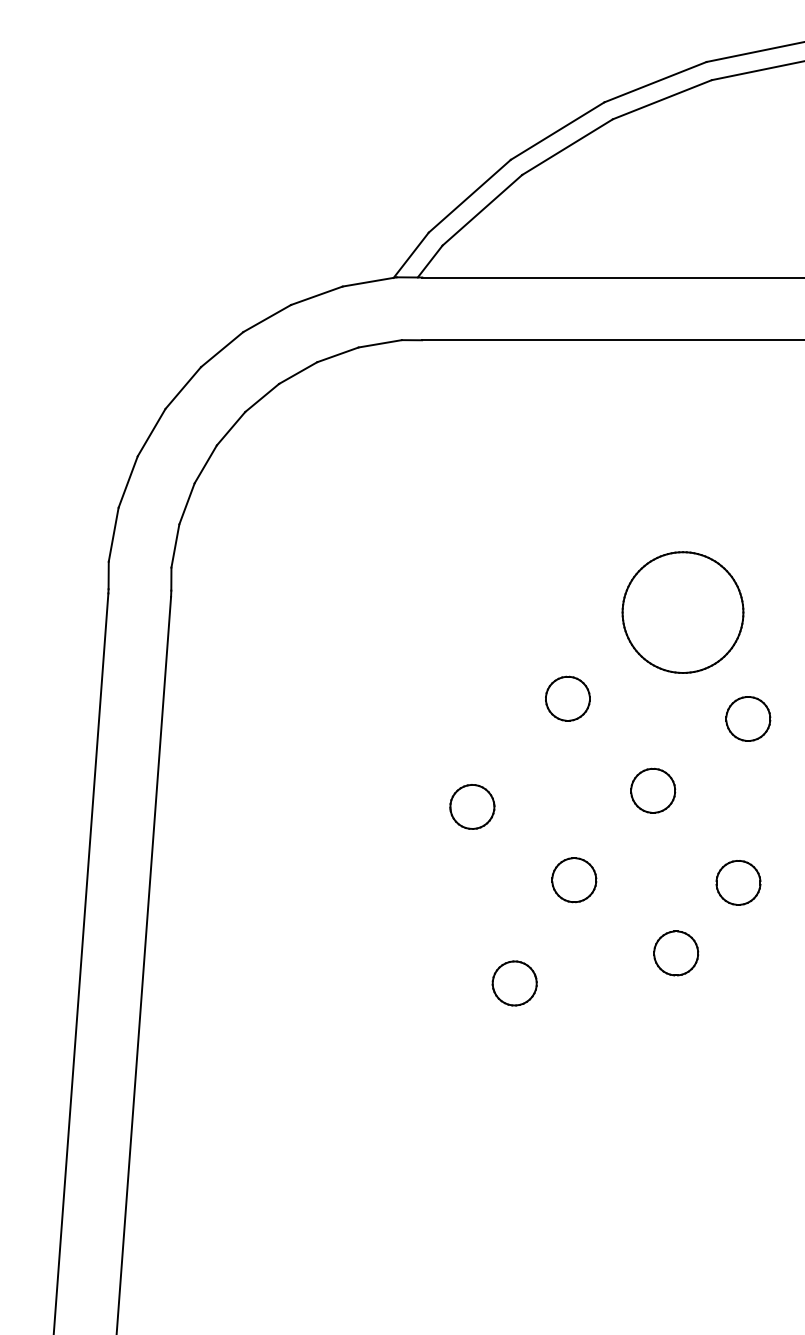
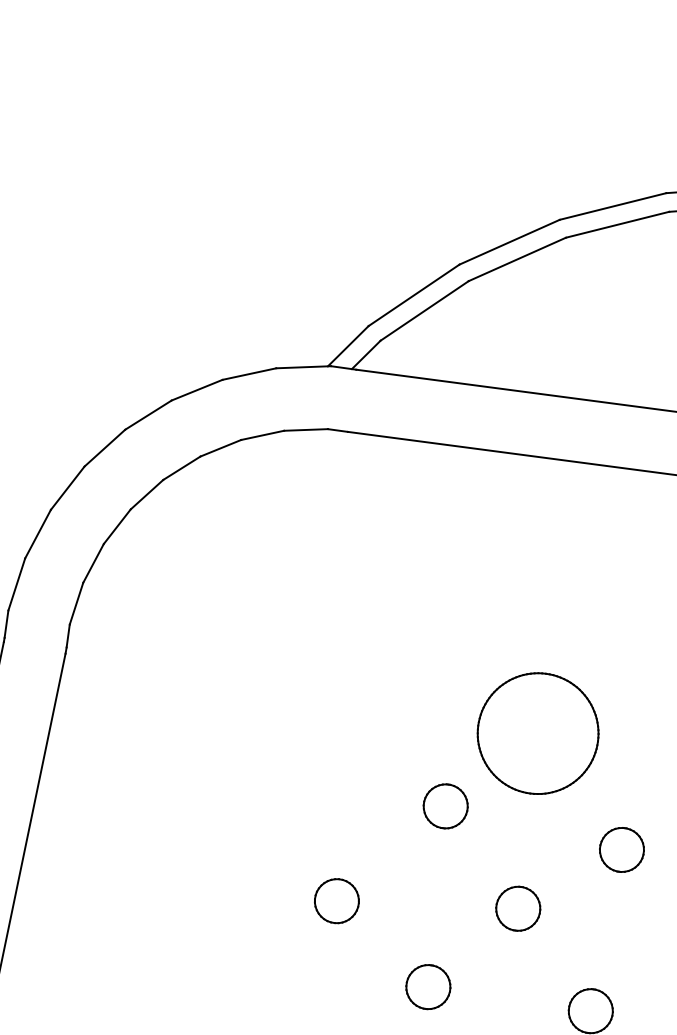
part: (682, 612) -> (537, 733), moved

